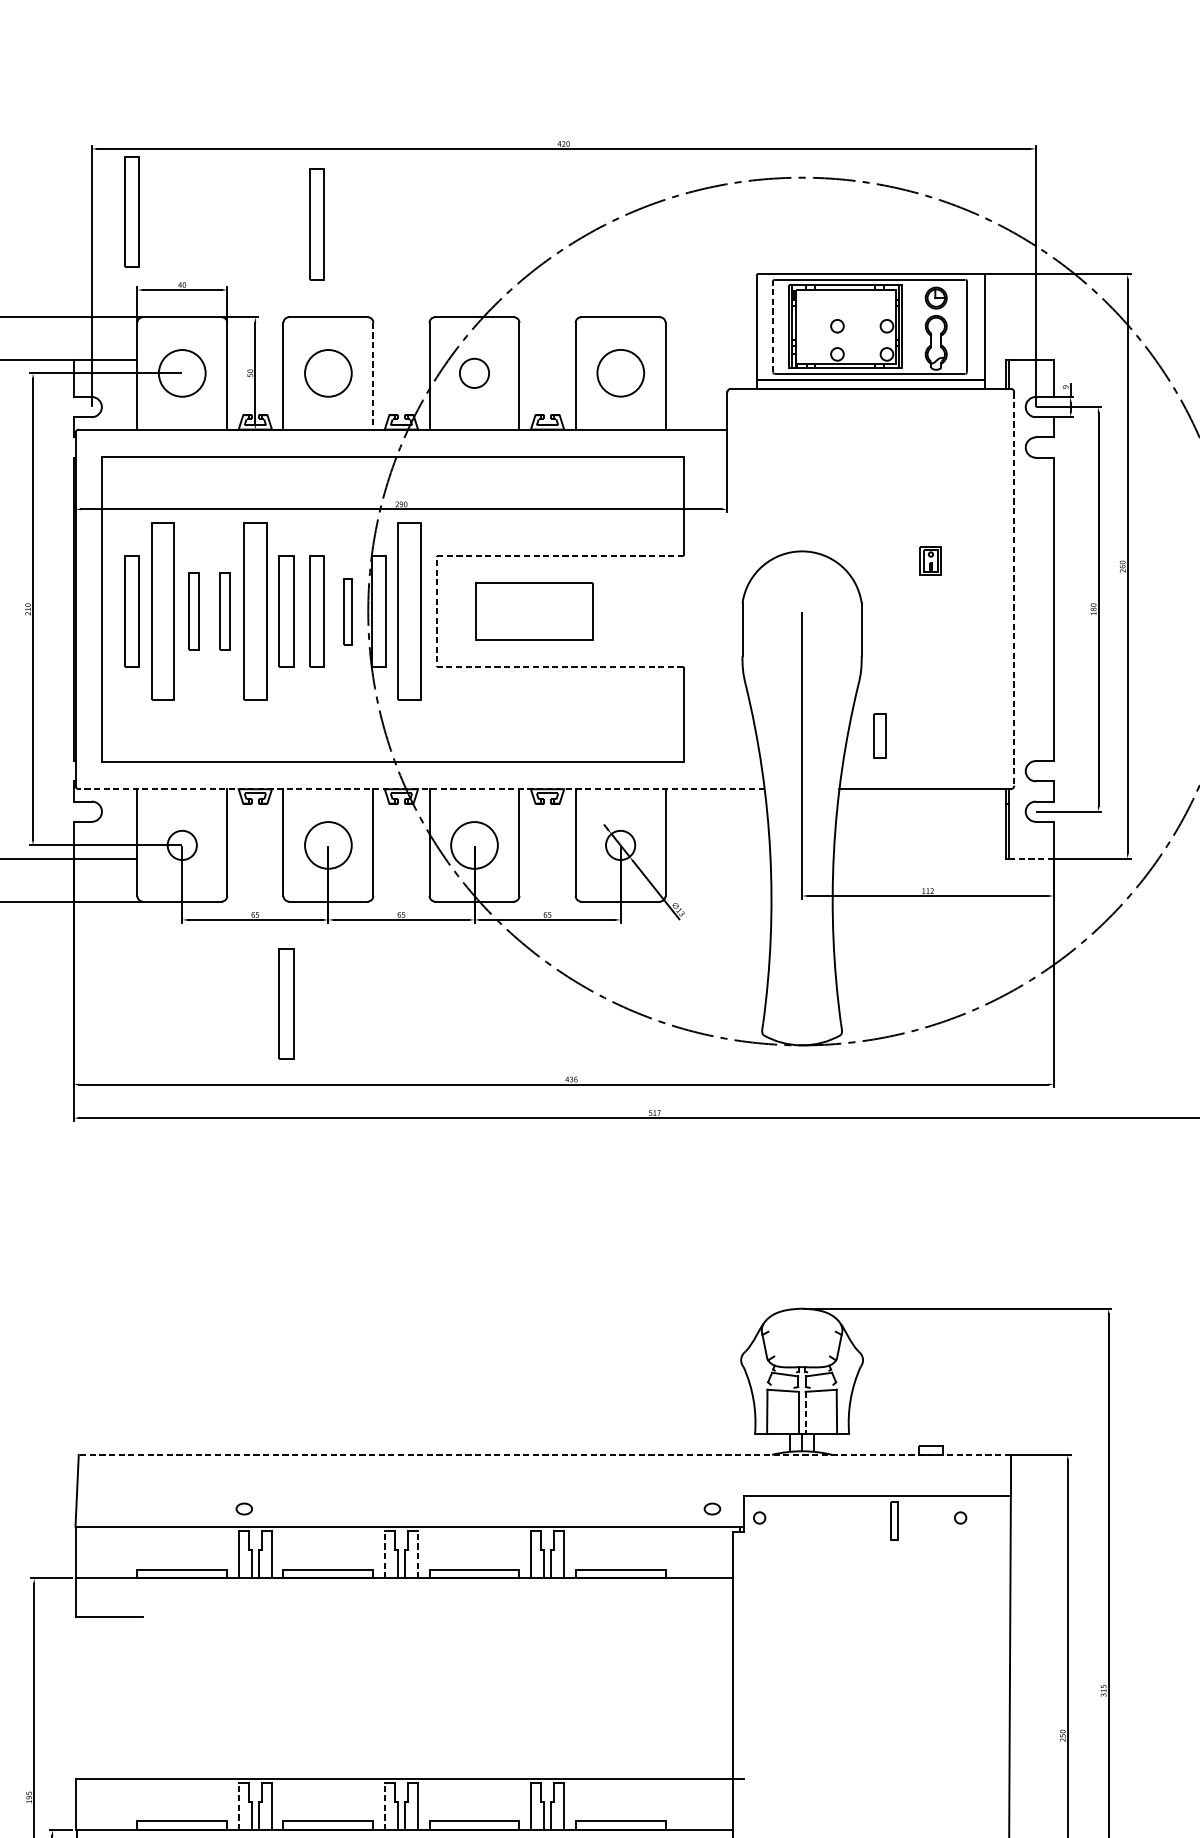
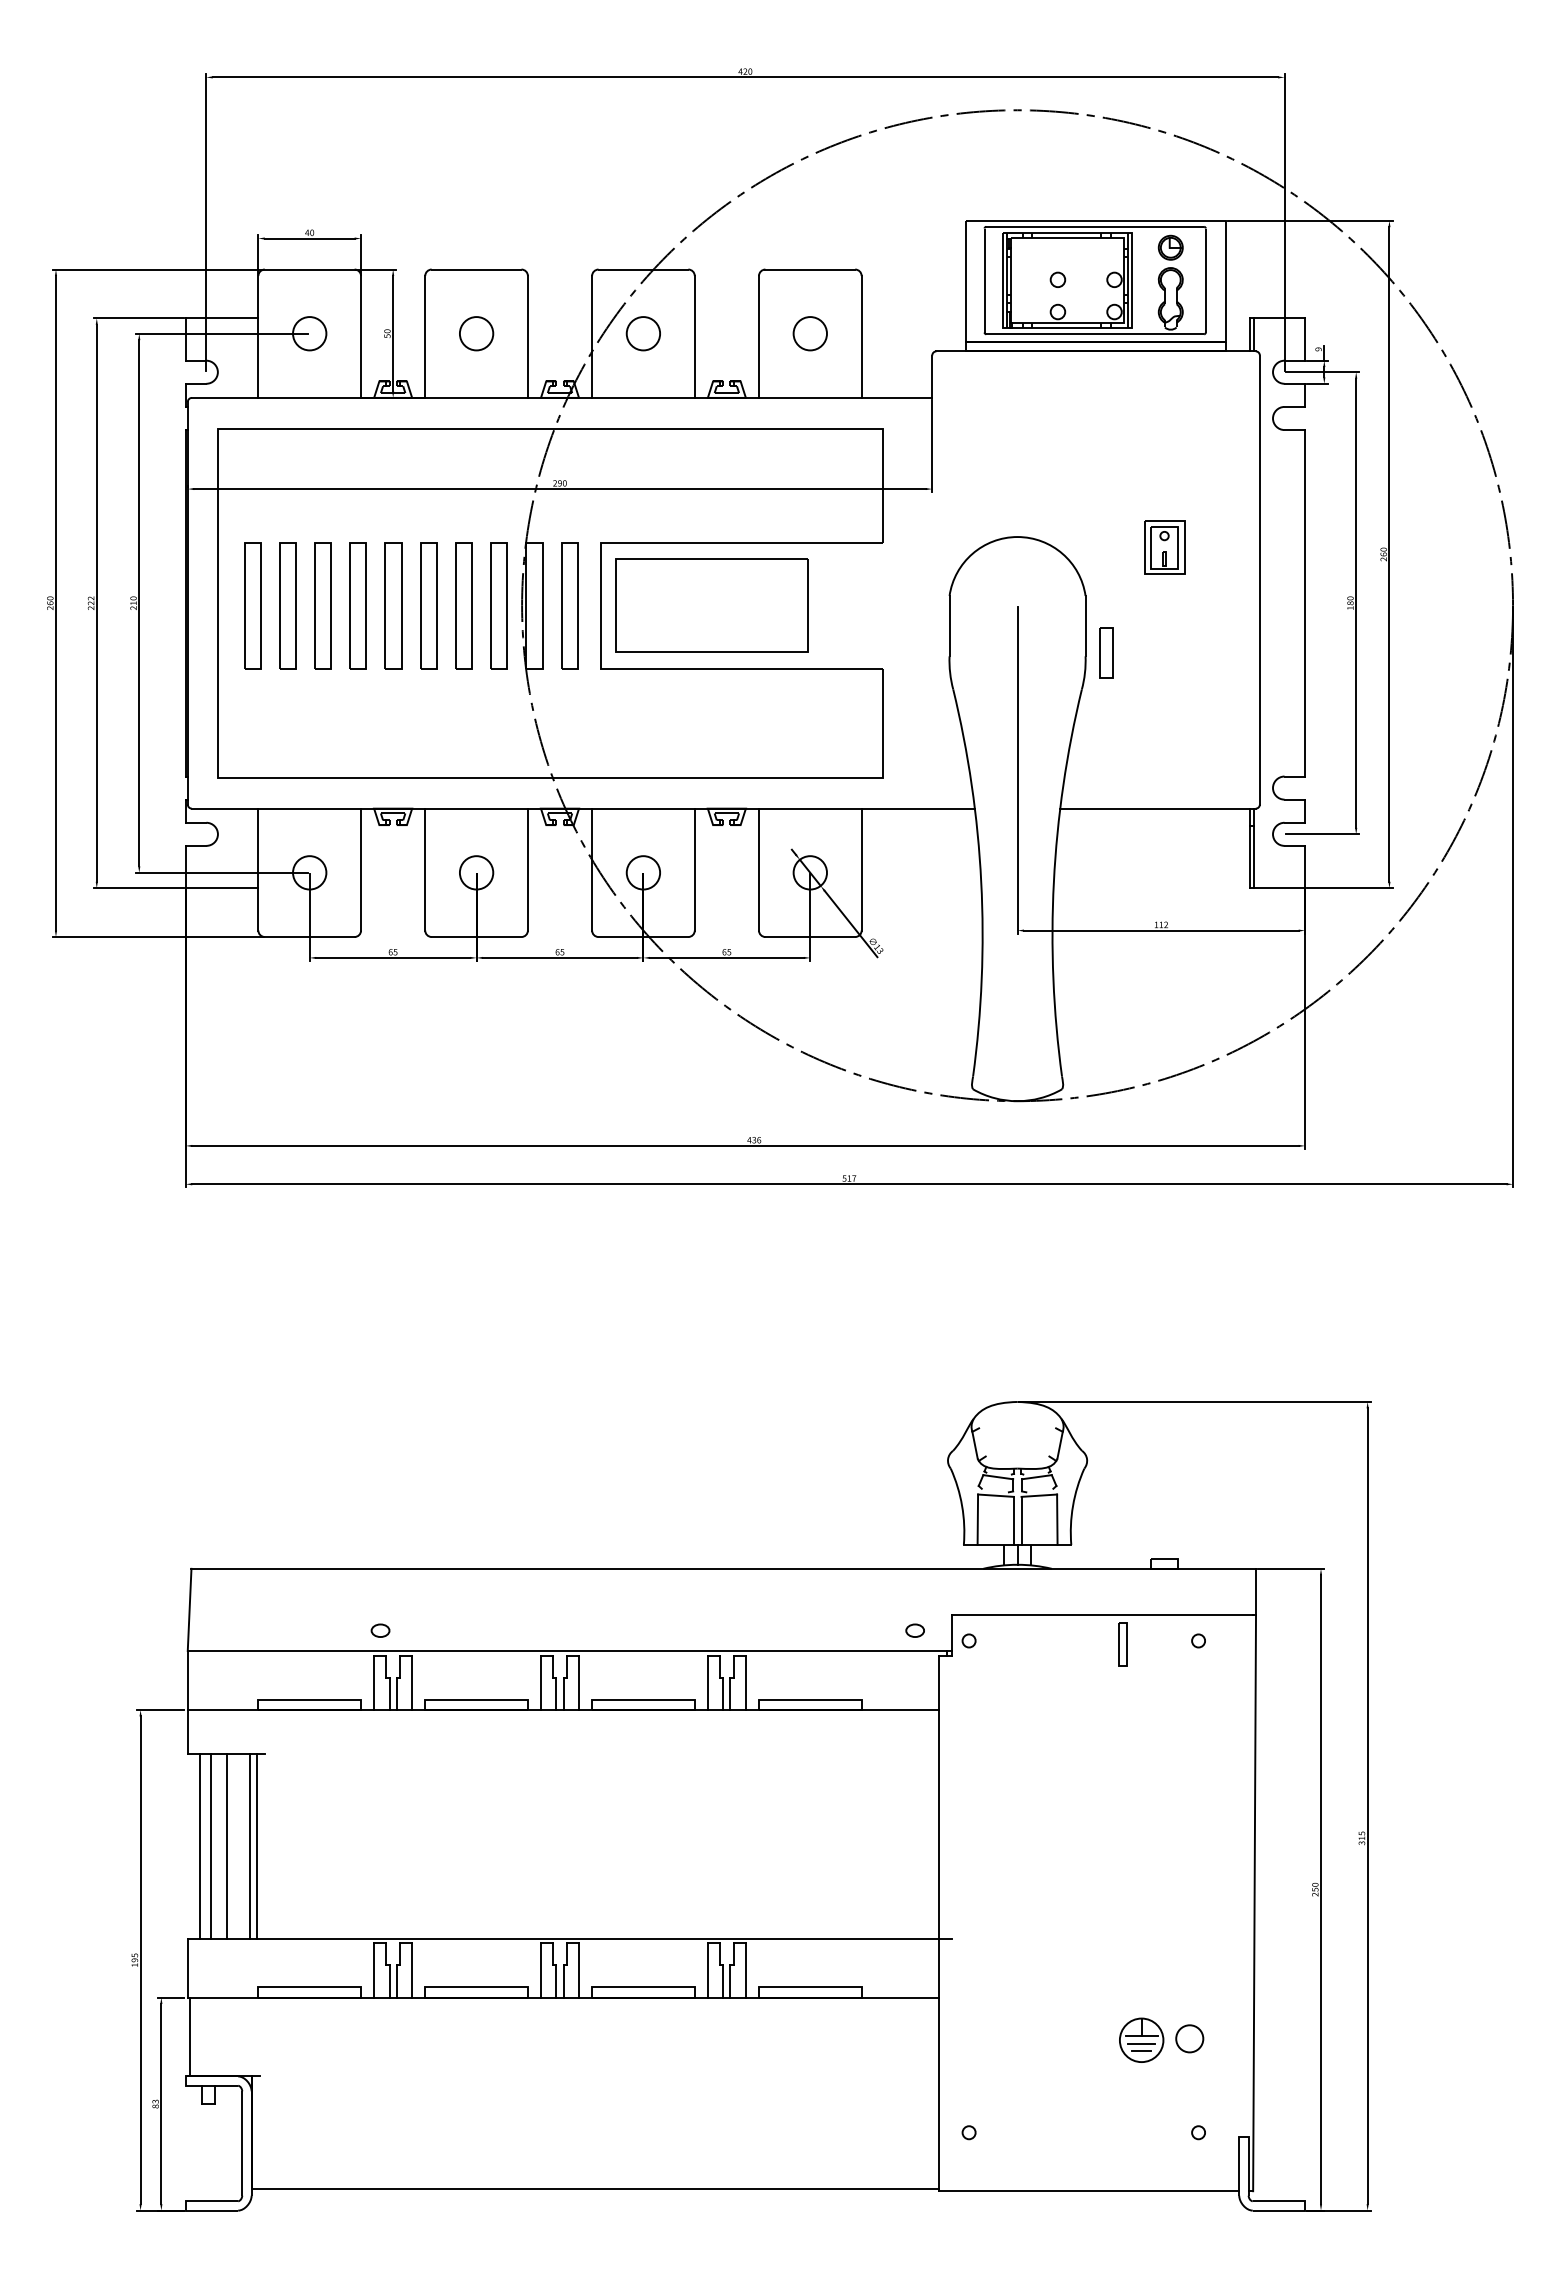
part: (132, 212) -> (252, 149), removed
part: (316, 224) -> (463, 163), removed
line: (773, 326) -> (984, 280), dashed -> solid
circle: (182, 373) -> (309, 333), size x0.62
circle: (328, 373) -> (476, 333), size x0.62
circle: (619, 373) -> (809, 333), size x0.62
line: (372, 375) -> (527, 336), dashed -> solid
part: (930, 560) -> (1164, 547), size x1.67
line: (1013, 589) -> (1259, 580), dashed -> solid
part: (162, 611) -> (287, 605), size x0.62
part: (193, 611) -> (322, 605), size x1.43
part: (224, 611) -> (357, 605), size x1.43
part: (255, 611) -> (393, 605), size x0.62
part: (347, 611) -> (498, 605), size x1.67
part: (409, 611) -> (569, 605), size x0.62
line: (436, 611) -> (600, 605), dashed -> solid
part: (534, 611) -> (711, 605), size x1.43
part: (879, 735) -> (1106, 652), moved
line: (421, 789) -> (582, 808), dashed -> solid
circle: (328, 845) -> (476, 872), size x0.62
circle: (474, 845) -> (643, 872), size x0.62
line: (1031, 859) -> (1279, 888), dashed -> solid
part: (286, 1003) -> (428, 1053), removed
line: (805, 1413) -> (1021, 1521), dashed -> solid
line: (544, 1454) -> (723, 1568), dashed -> solid
line: (384, 1554) -> (540, 1682), dashed -> solid
line: (418, 1554) -> (579, 1682), dashed -> solid
line: (86, 1697) -> (200, 1845), added
line: (95, 1697) -> (210, 1845), added
line: (109, 1697) -> (226, 1845), added
line: (129, 1697) -> (249, 1845), added
line: (135, 1697) -> (256, 1845), added
line: (239, 1805) -> (374, 1969), dashed -> solid
line: (384, 1805) -> (540, 1969), dashed -> solid

